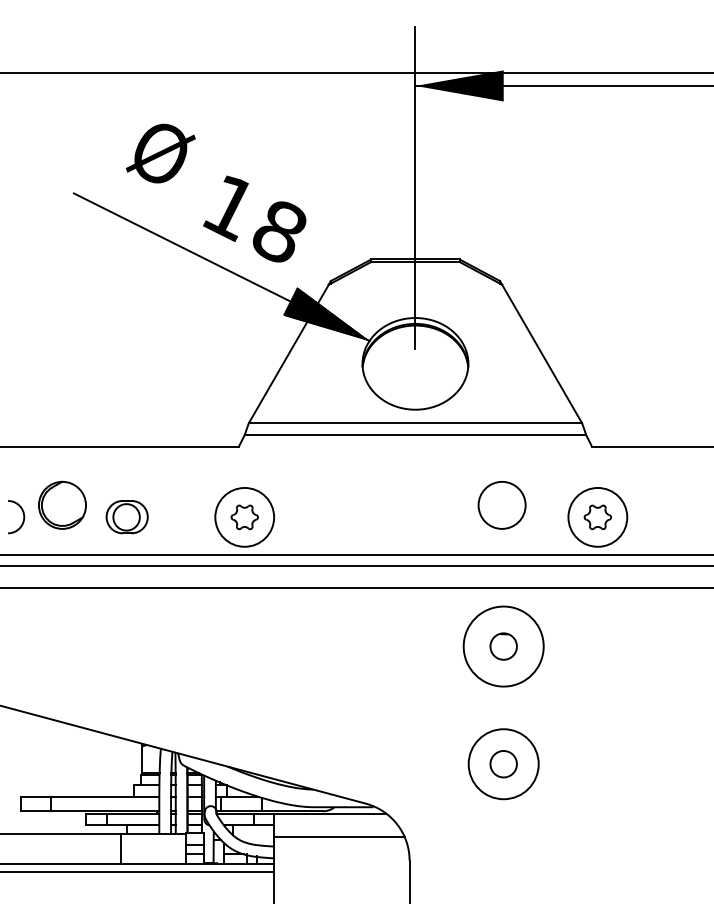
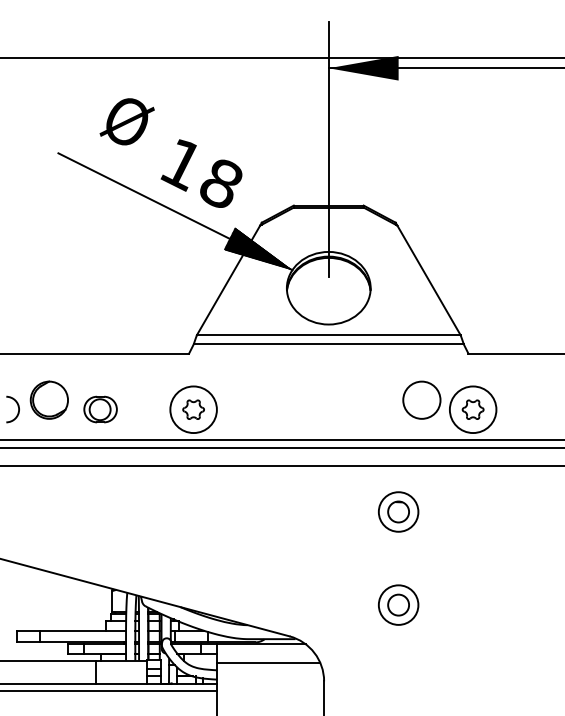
circle: (501, 505) -> (421, 400), moved
circle: (503, 646) -> (398, 511), size x0.62
circle: (503, 764) -> (398, 605), size x0.71

